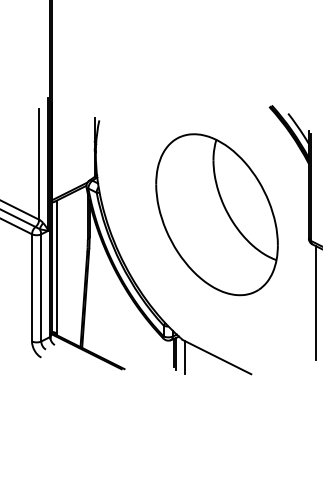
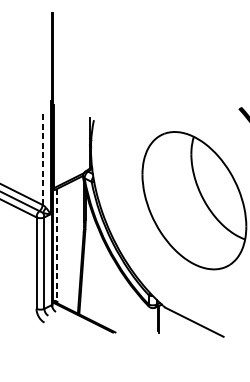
line: (39, 163) -> (42, 156), solid -> dashed
line: (56, 267) -> (57, 245), solid -> dashed
line: (185, 357) -> (167, 322), removed

